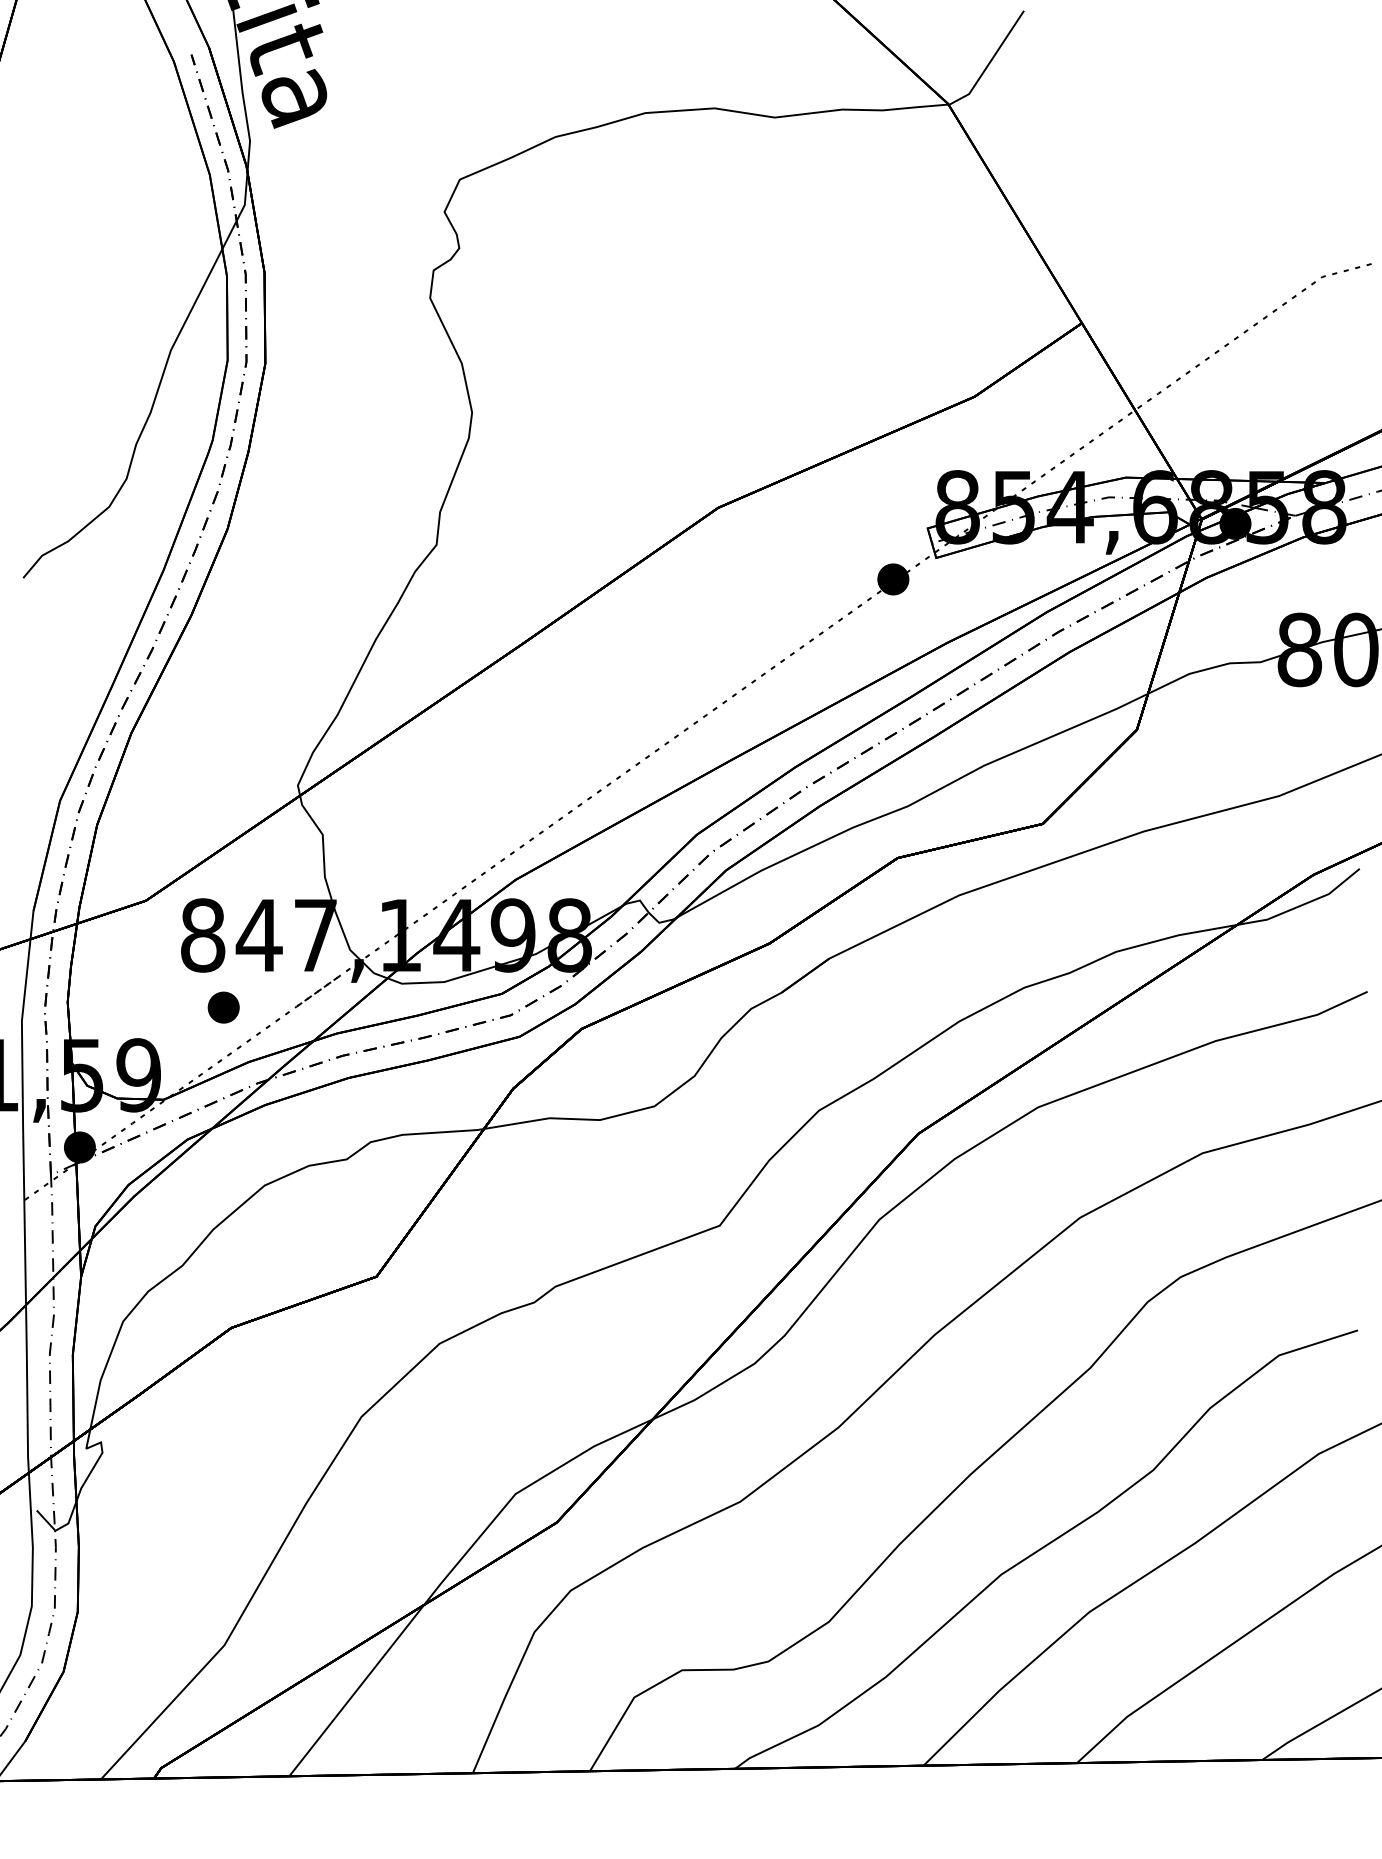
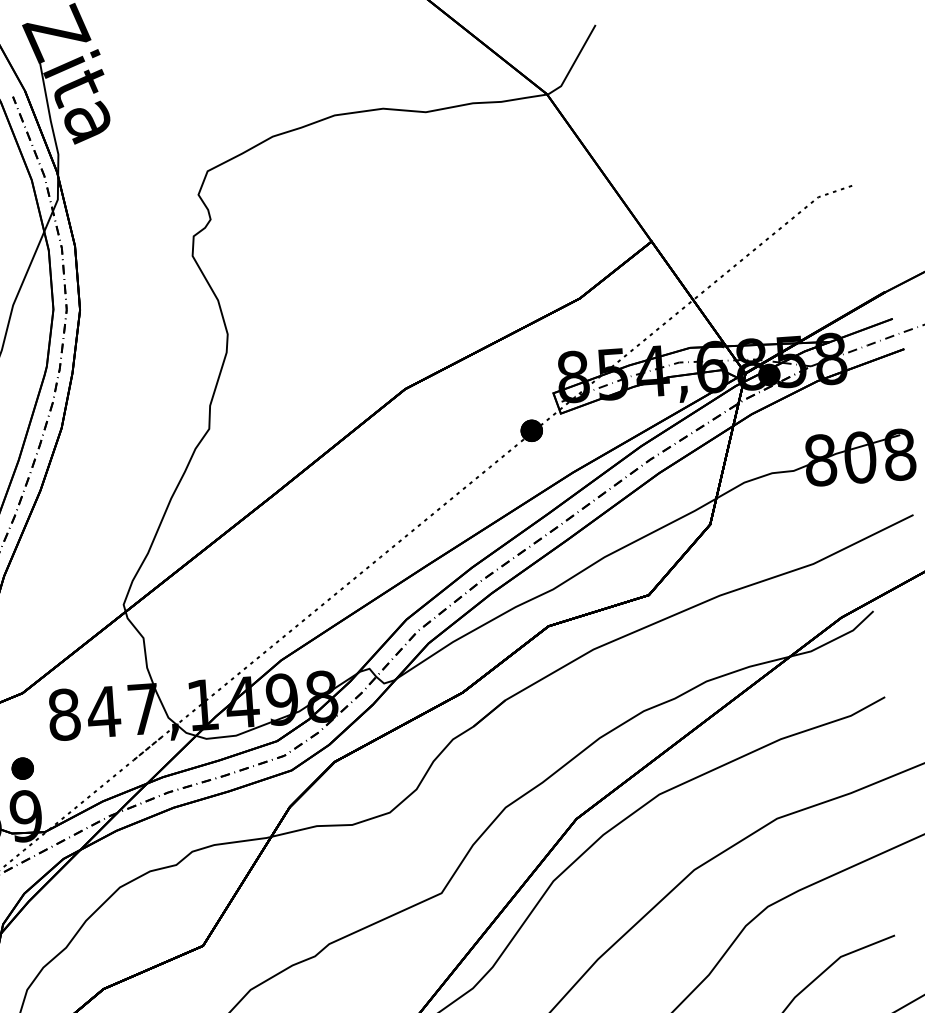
part: (223, 1007) -> (22, 768), moved

